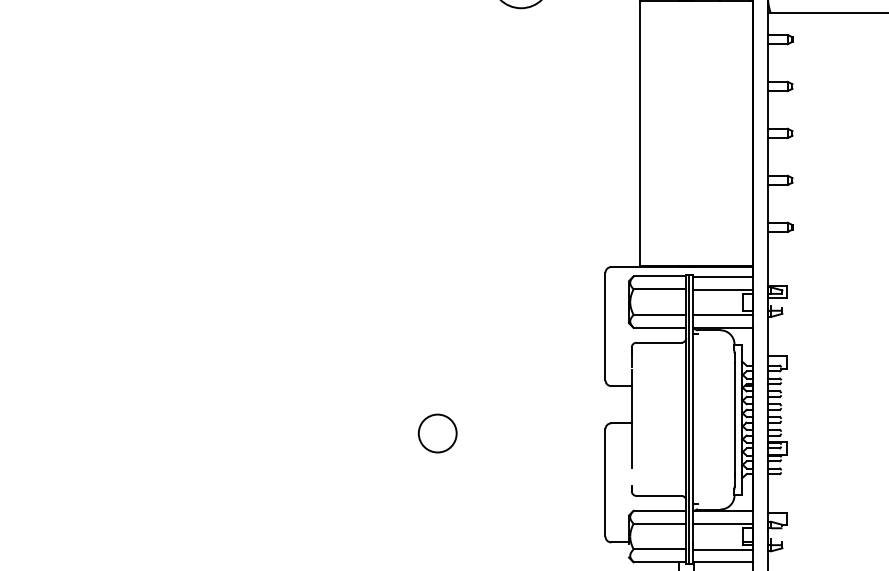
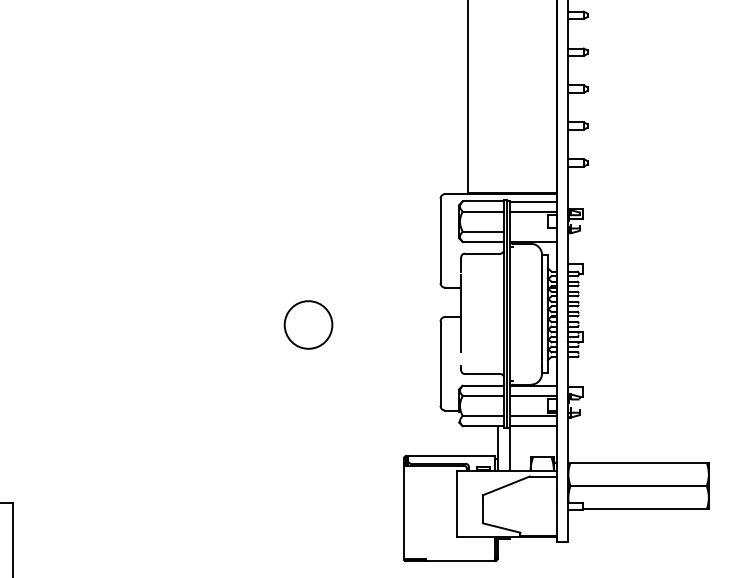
line: (722, 315) -> (532, 232), removed
circle: (437, 432) -> (308, 324), size x1.6

